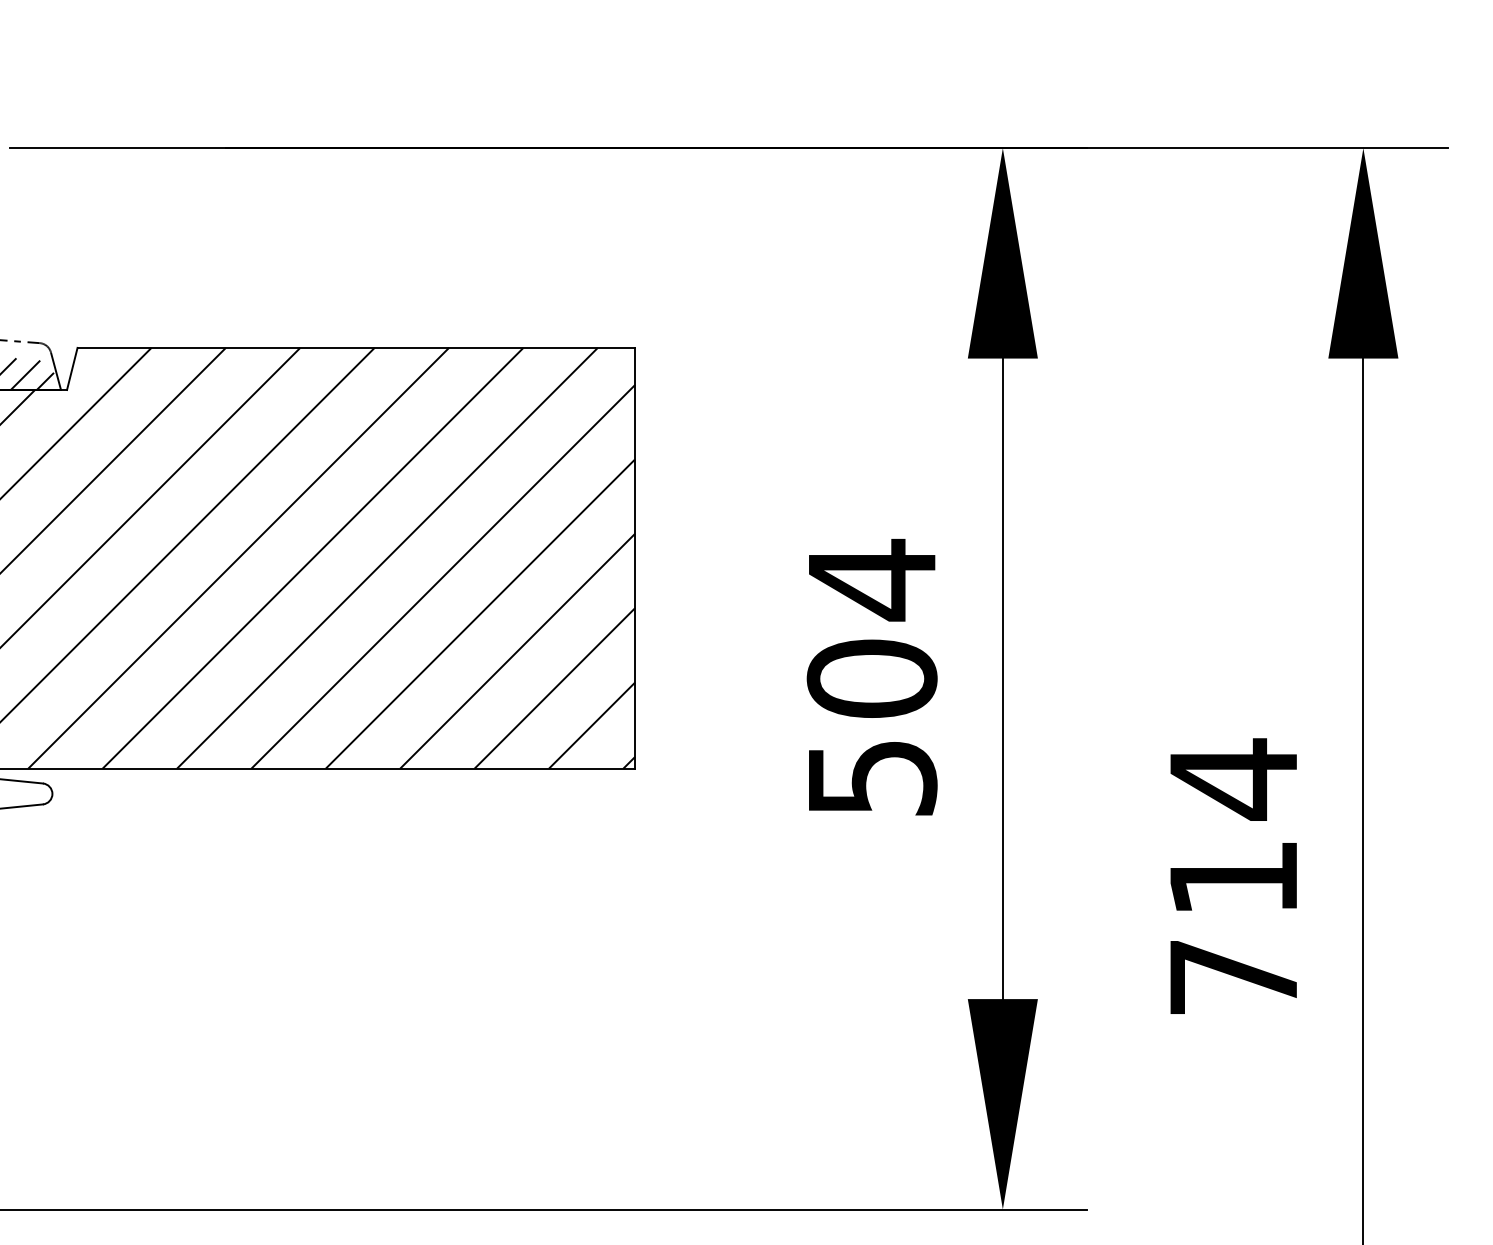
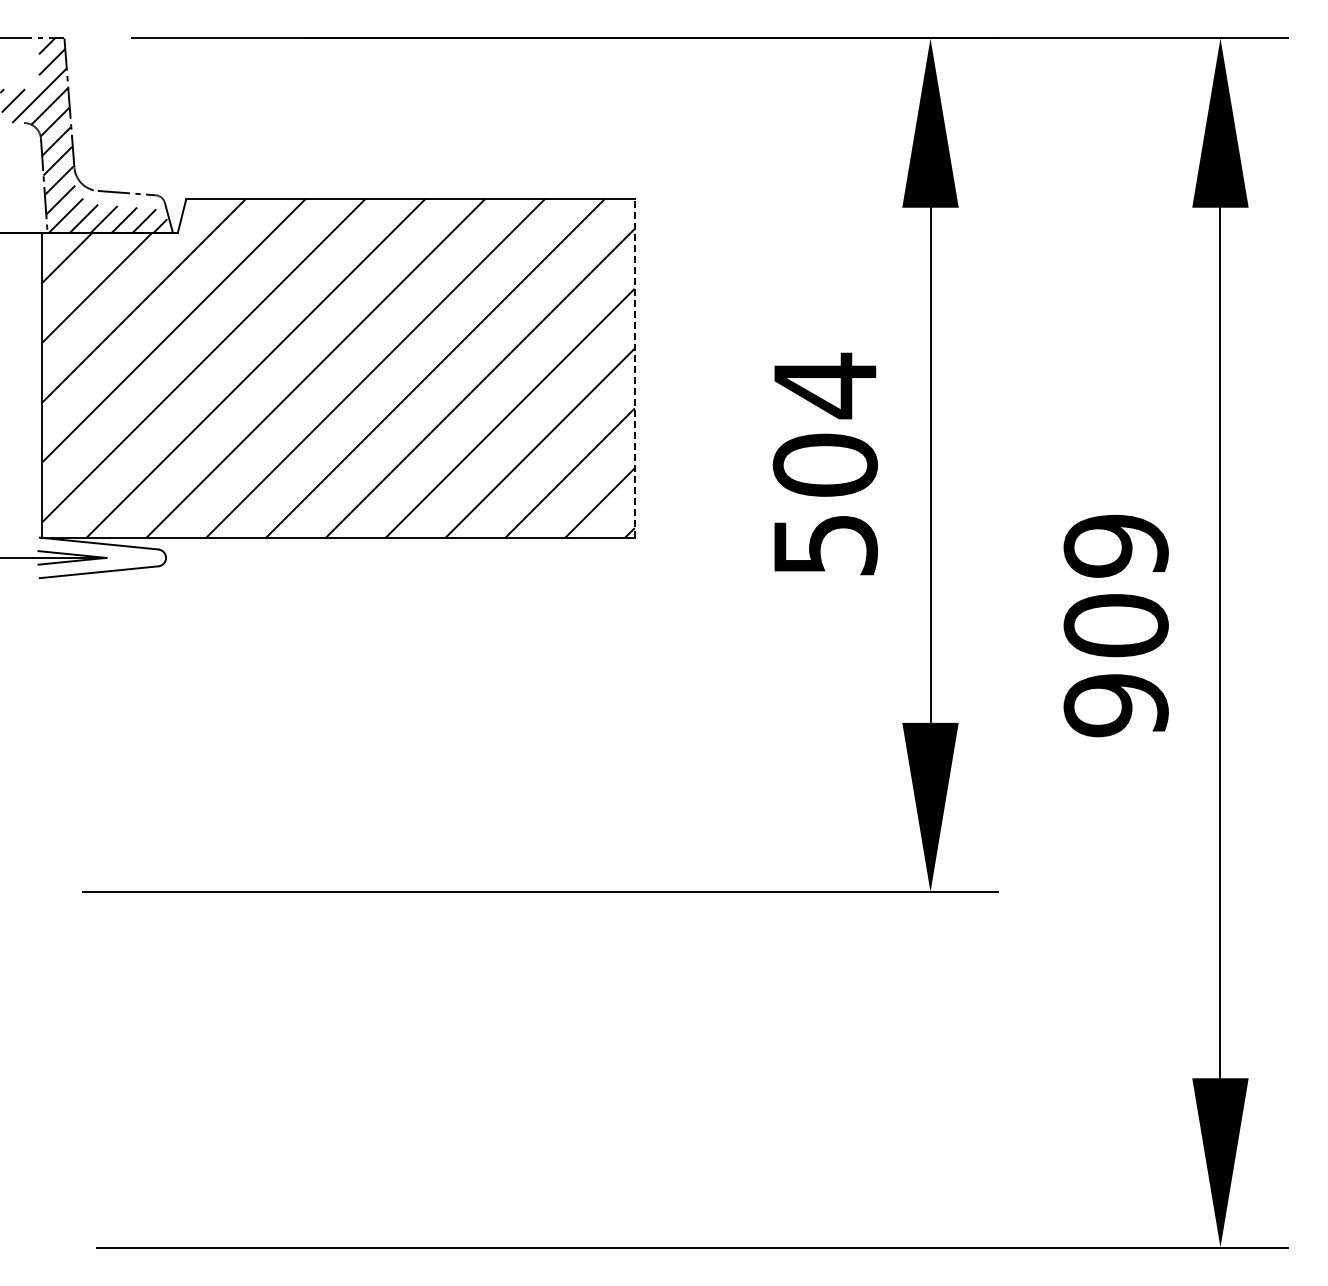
line: (634, 557) -> (634, 367), solid -> dashed
text: (1232, 877) -> (1115, 625), 714 -> 909

